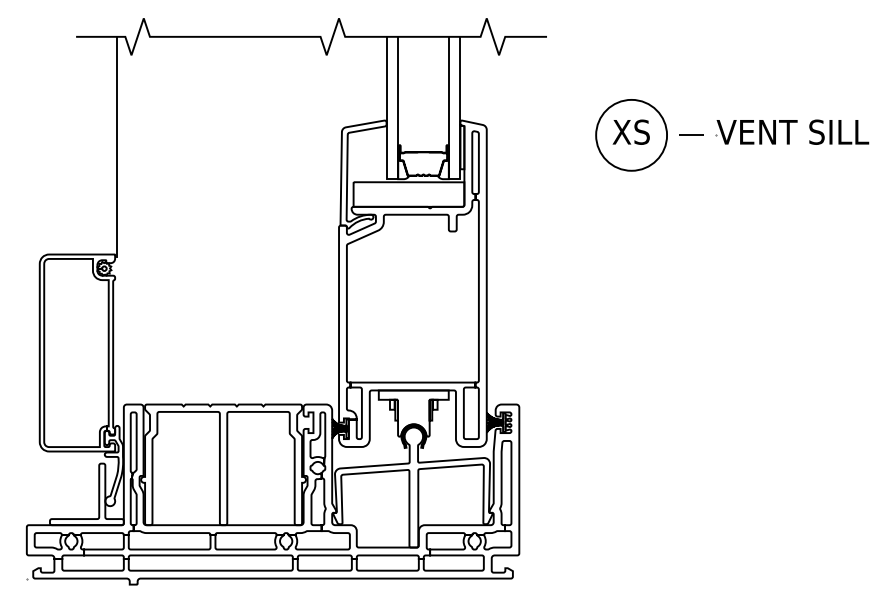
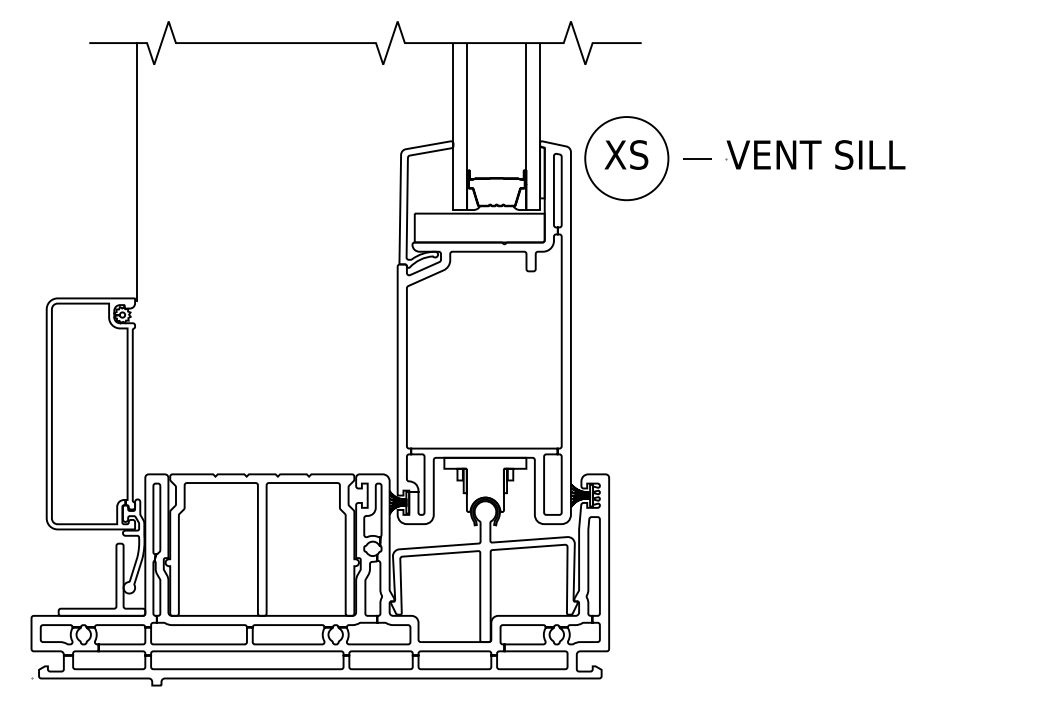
part: (731, 135) -> (744, 158), moved

